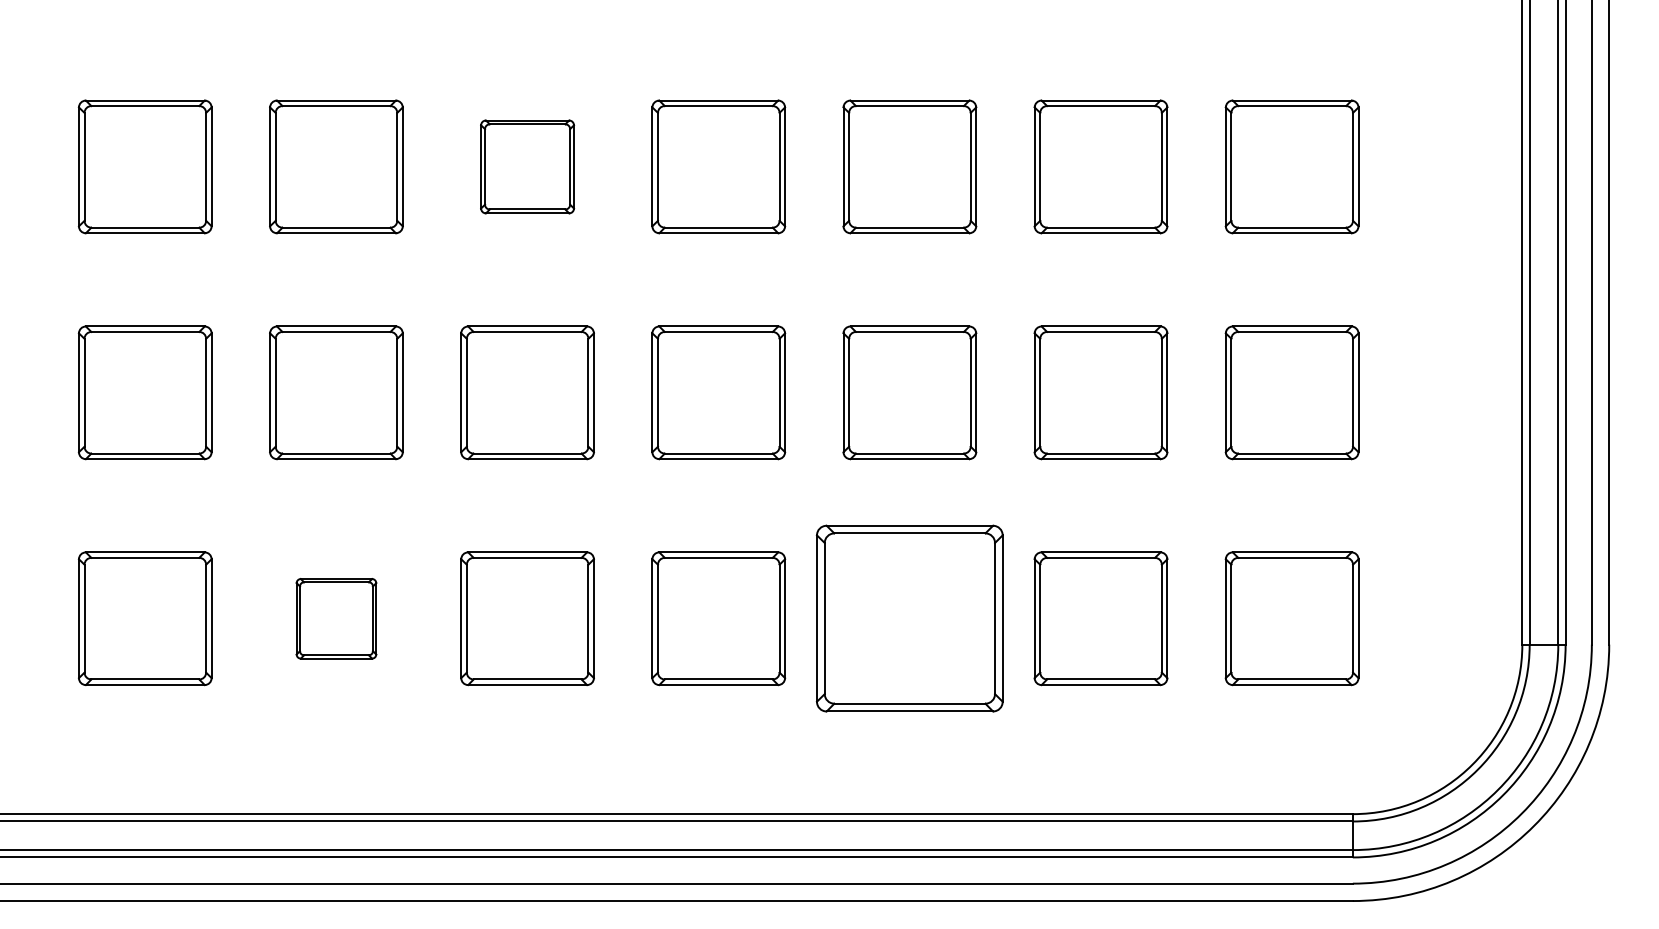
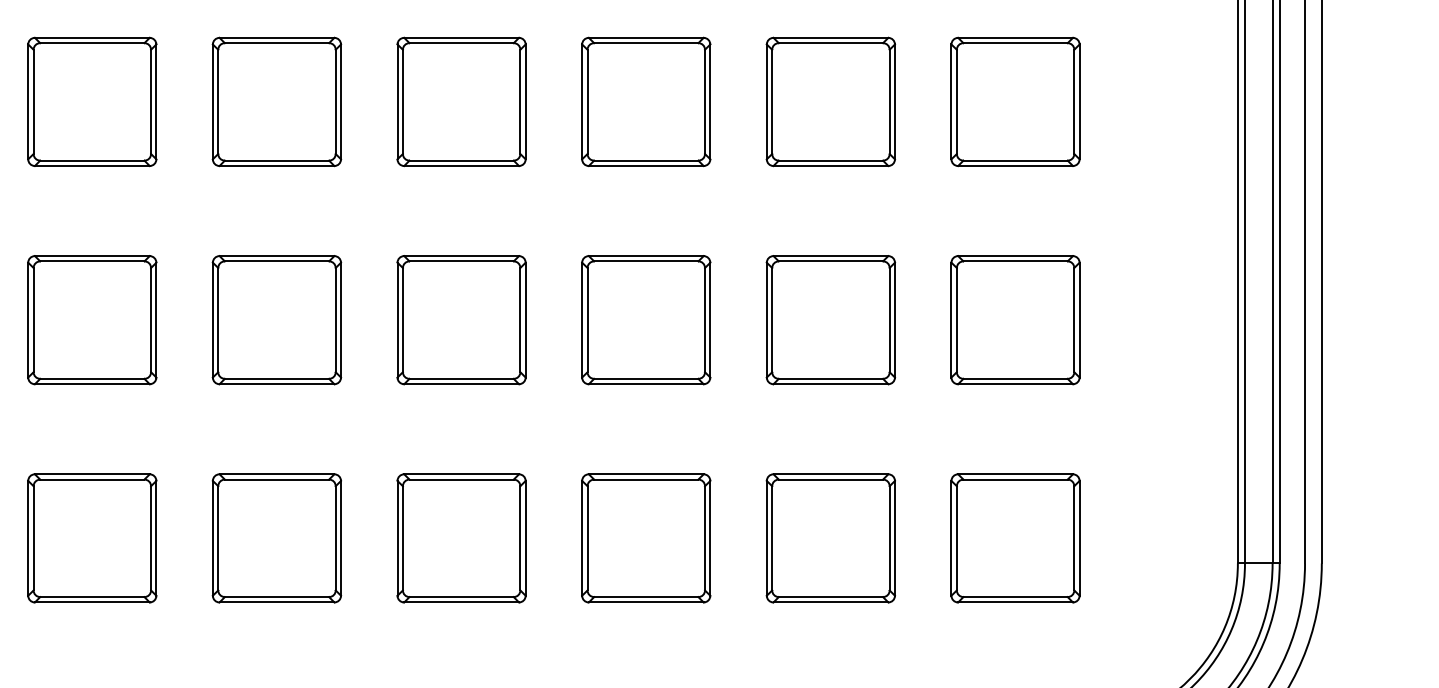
part: (527, 166) -> (276, 101), size x1.43
part: (336, 618) -> (92, 538), size x1.67
part: (909, 618) -> (645, 538), size x0.71

